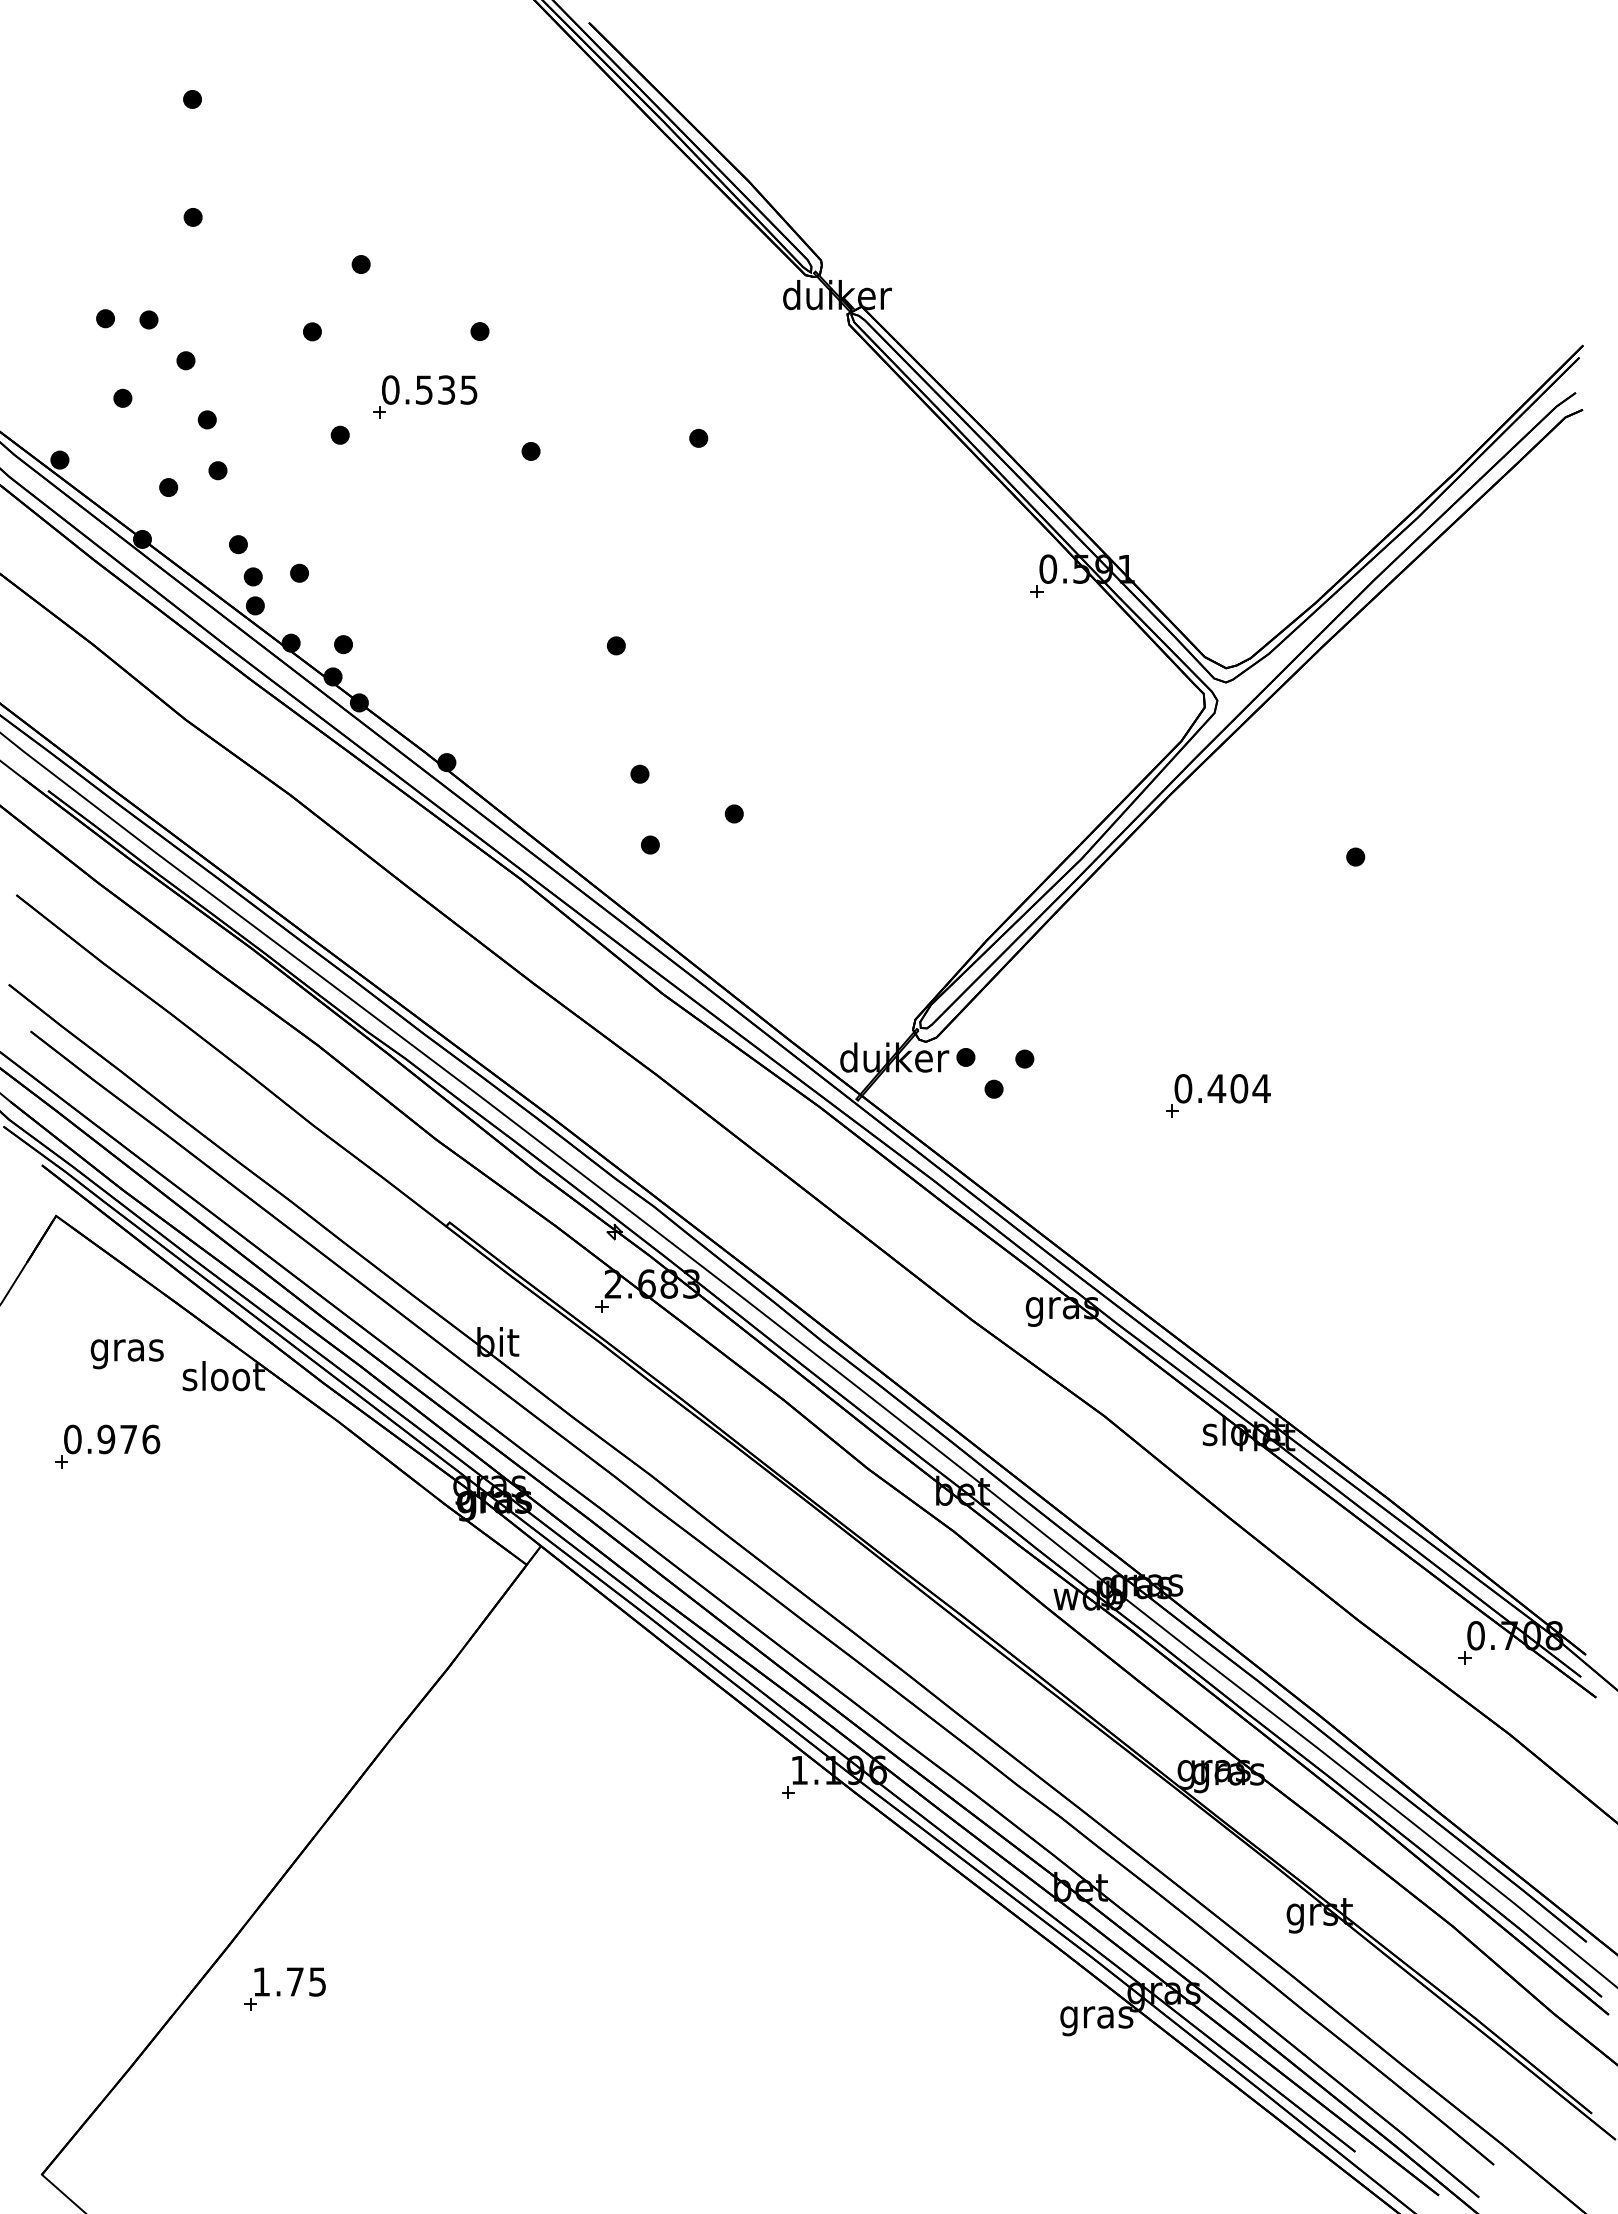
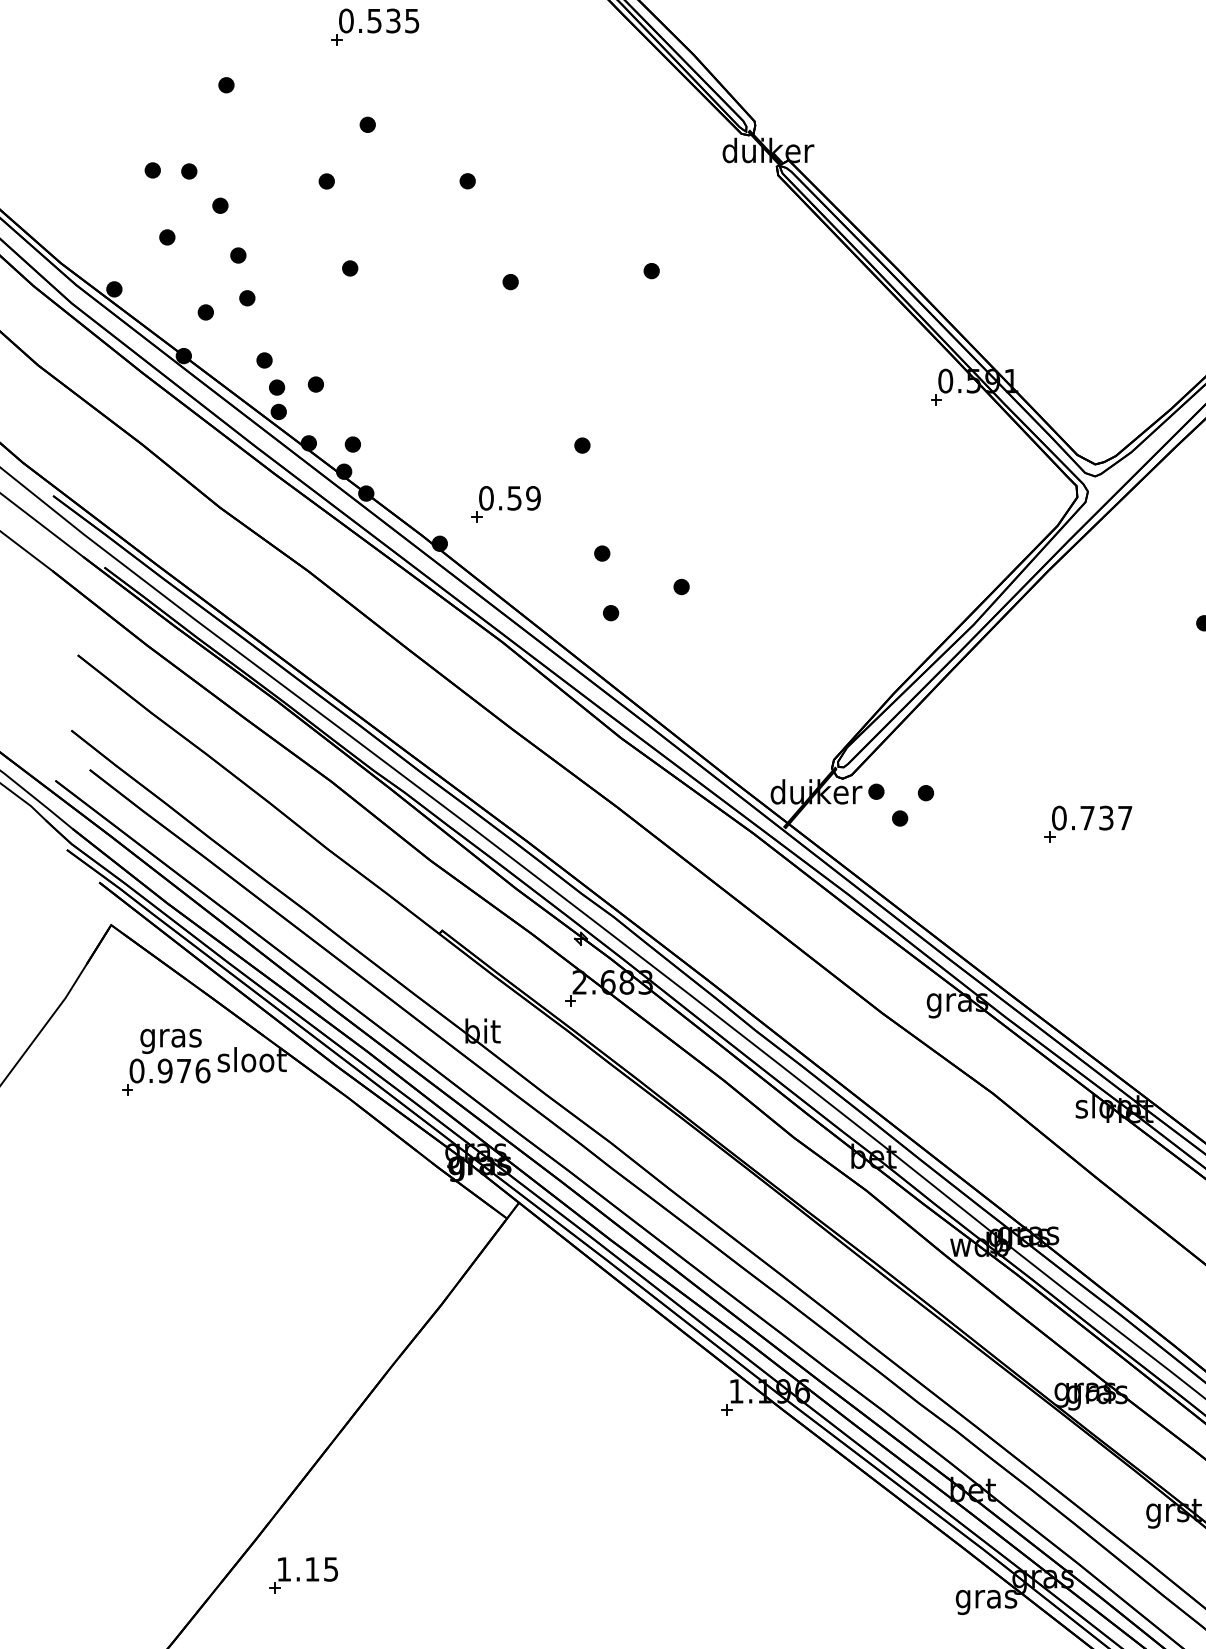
part: (425, 396) -> (375, 26), moved
part: (525, 715) -> (505, 504), added
text: (1238, 1088) -> (1105, 817), 0.404 -> 0.737
part: (107, 1446) -> (166, 1076), moved
text: (295, 1981) -> (312, 1568), 1.75 -> 1.15

